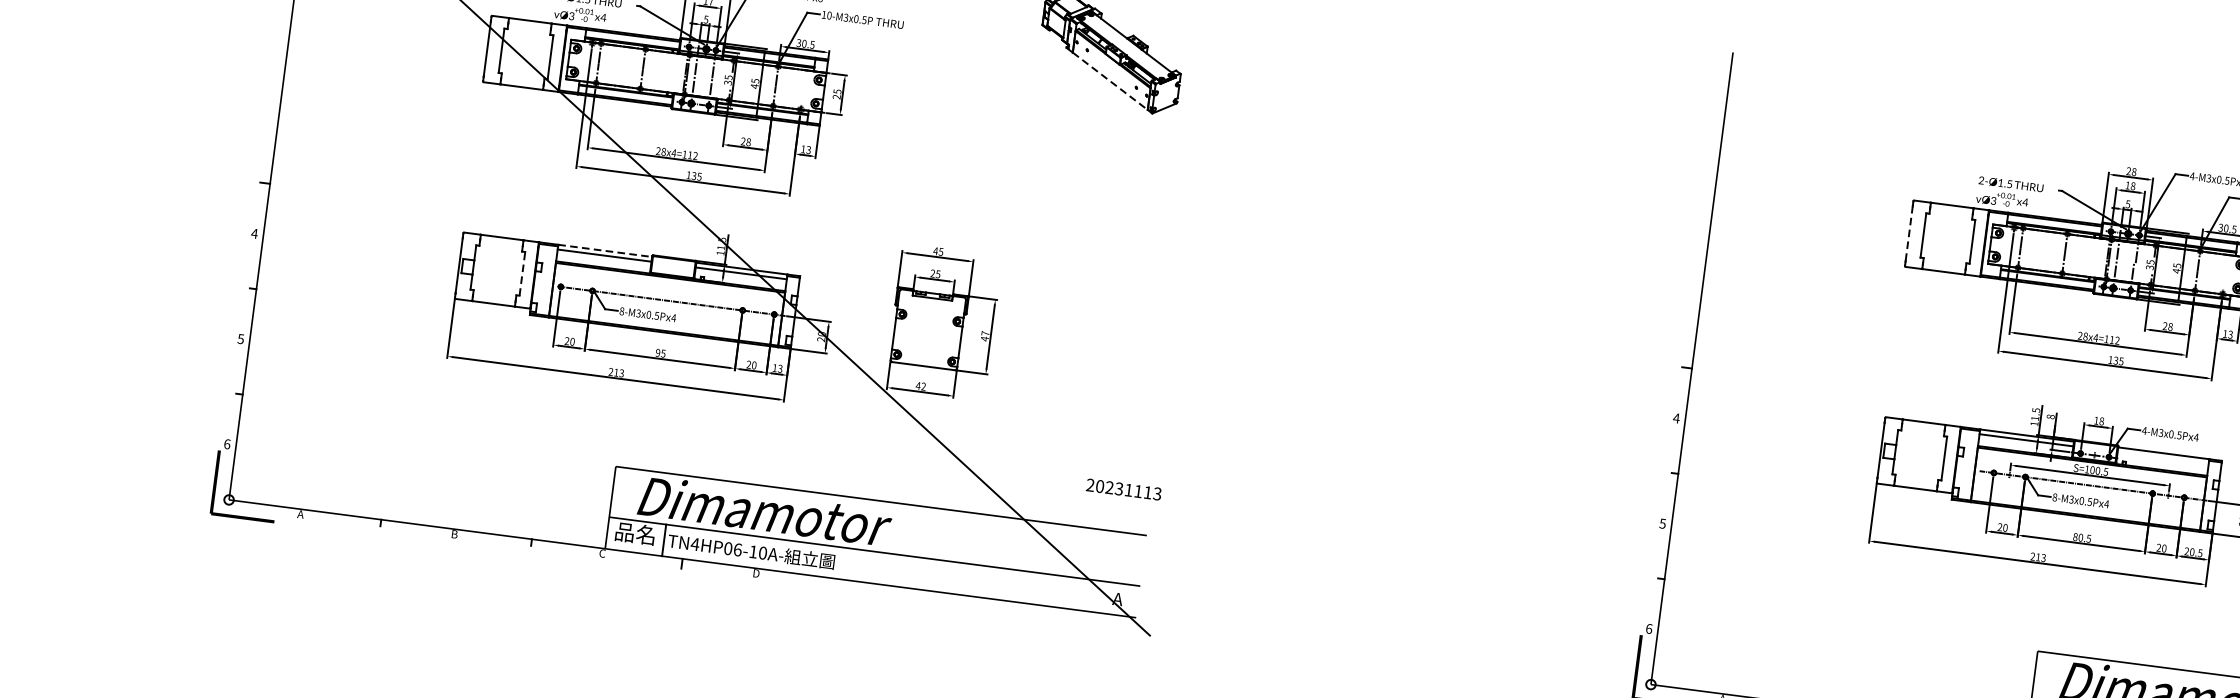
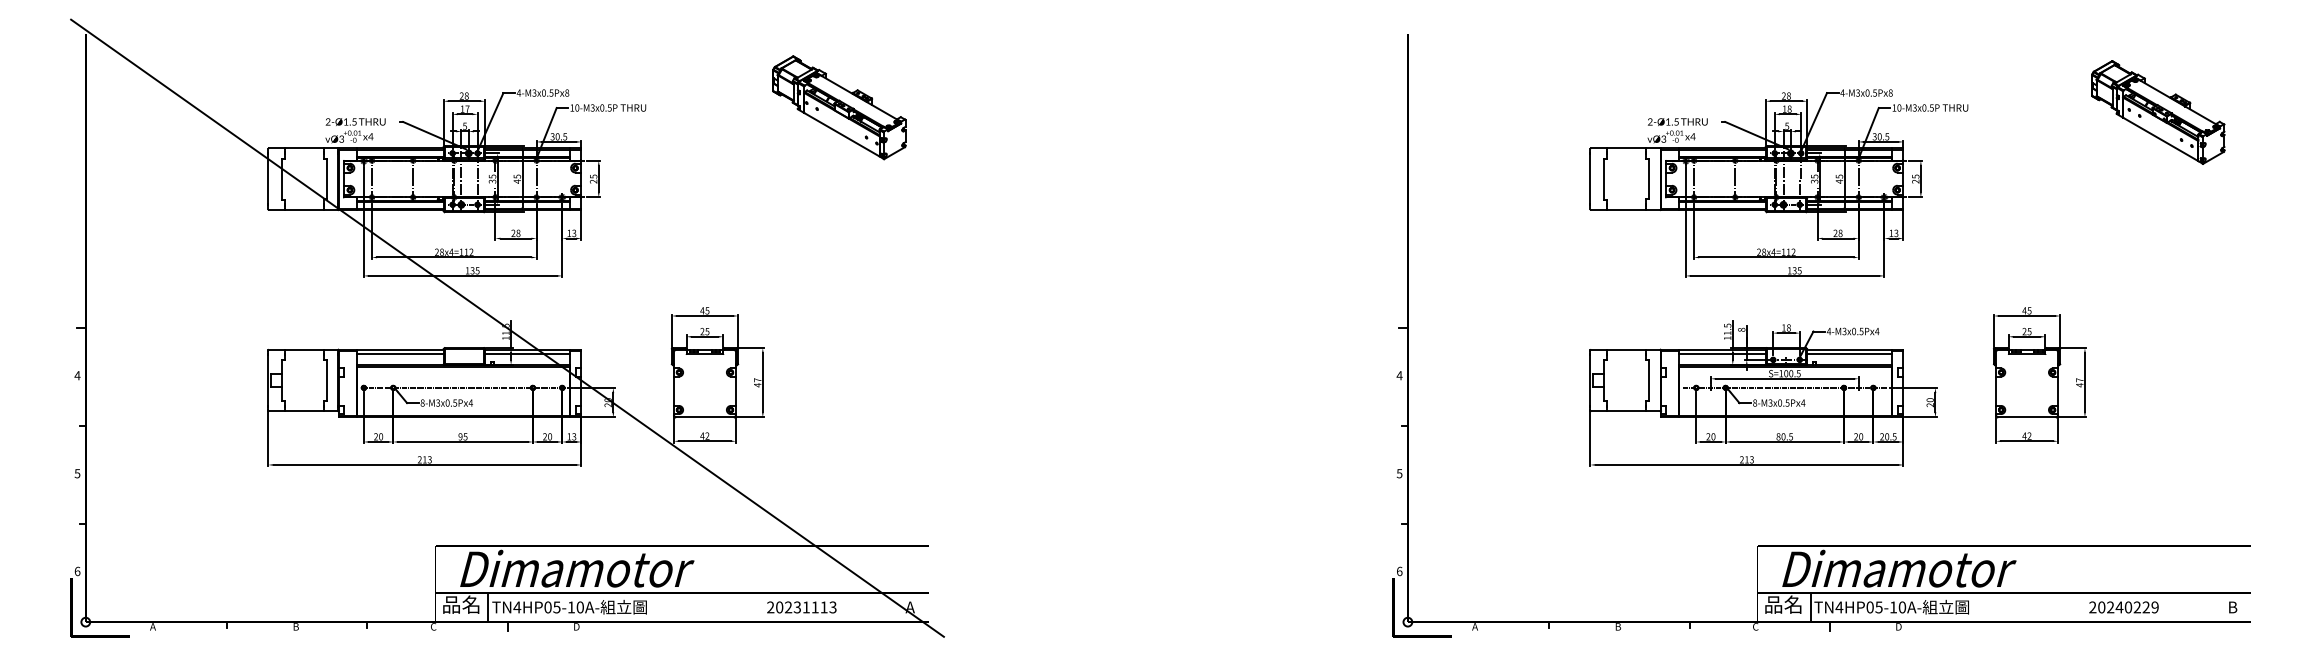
line: (1111, 81) -> (842, 134), dashed -> solid
line: (1909, 232) -> (1590, 178), dashed -> solid
line: (605, 250) -> (400, 349), dashed -> solid
line: (522, 273) -> (327, 380), dashed -> solid
line: (2163, 458) -> (1849, 354), added
text: (1123, 489) -> (801, 607), moved
text: (737, 549) -> (556, 607), TN4HP06-10A- -> TN4HP05-10A-

